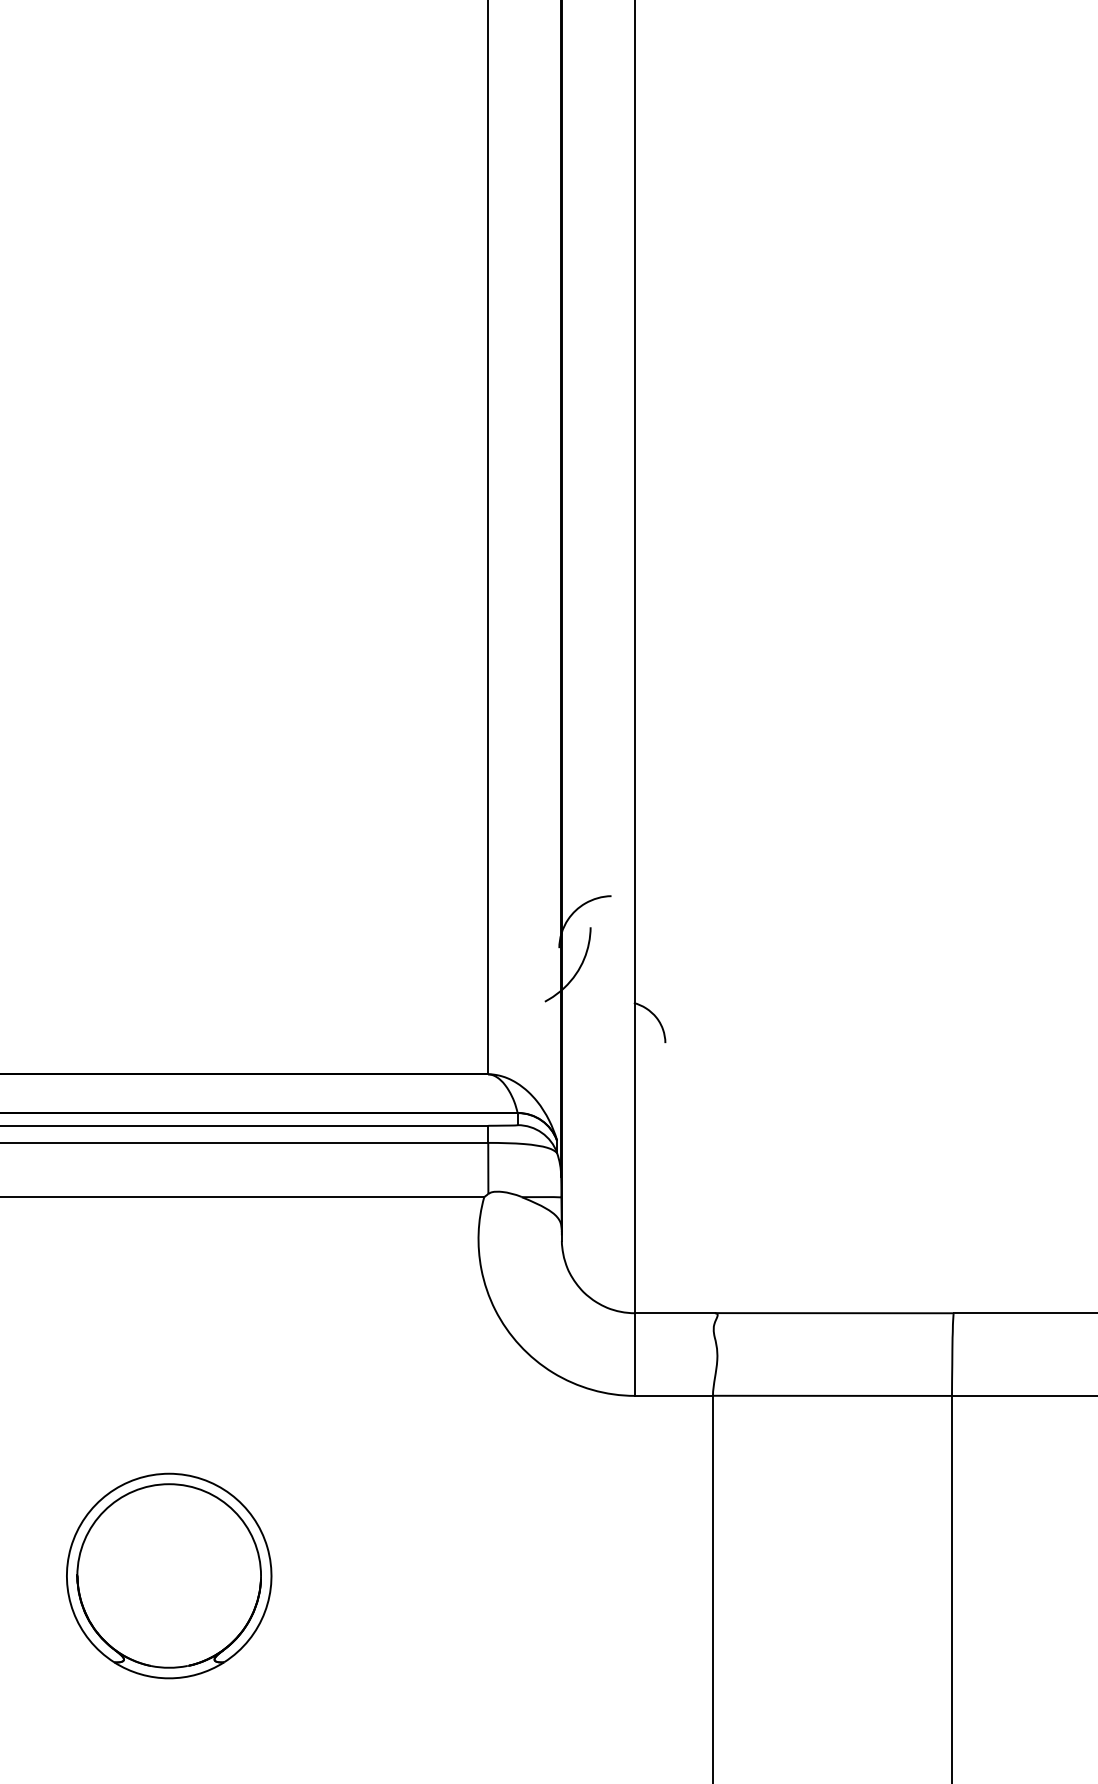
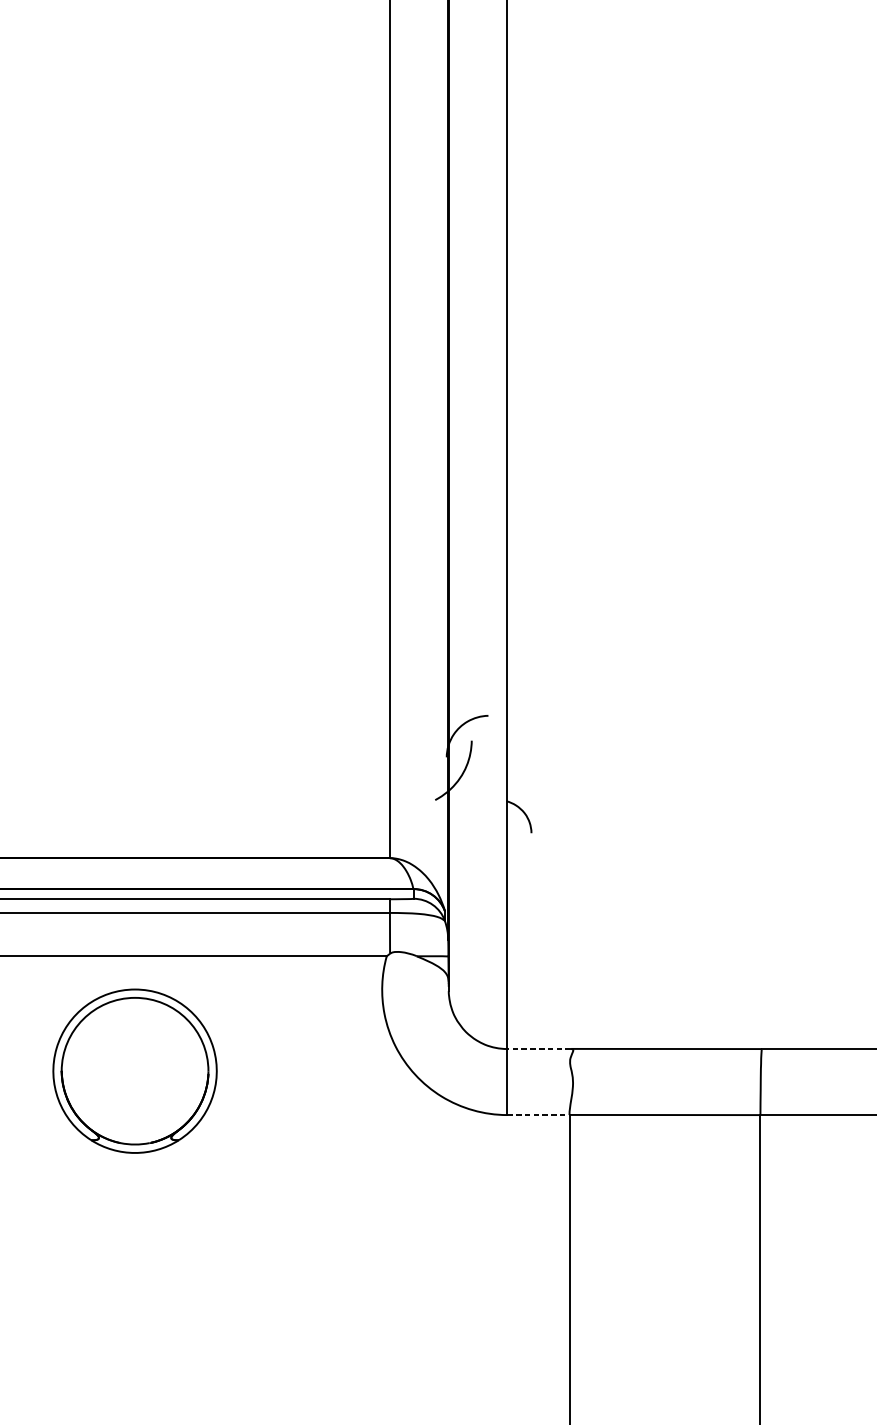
line: (674, 1313) -> (538, 1049), solid -> dashed
line: (674, 1395) -> (538, 1114), solid -> dashed
part: (169, 1575) -> (135, 1070), moved

